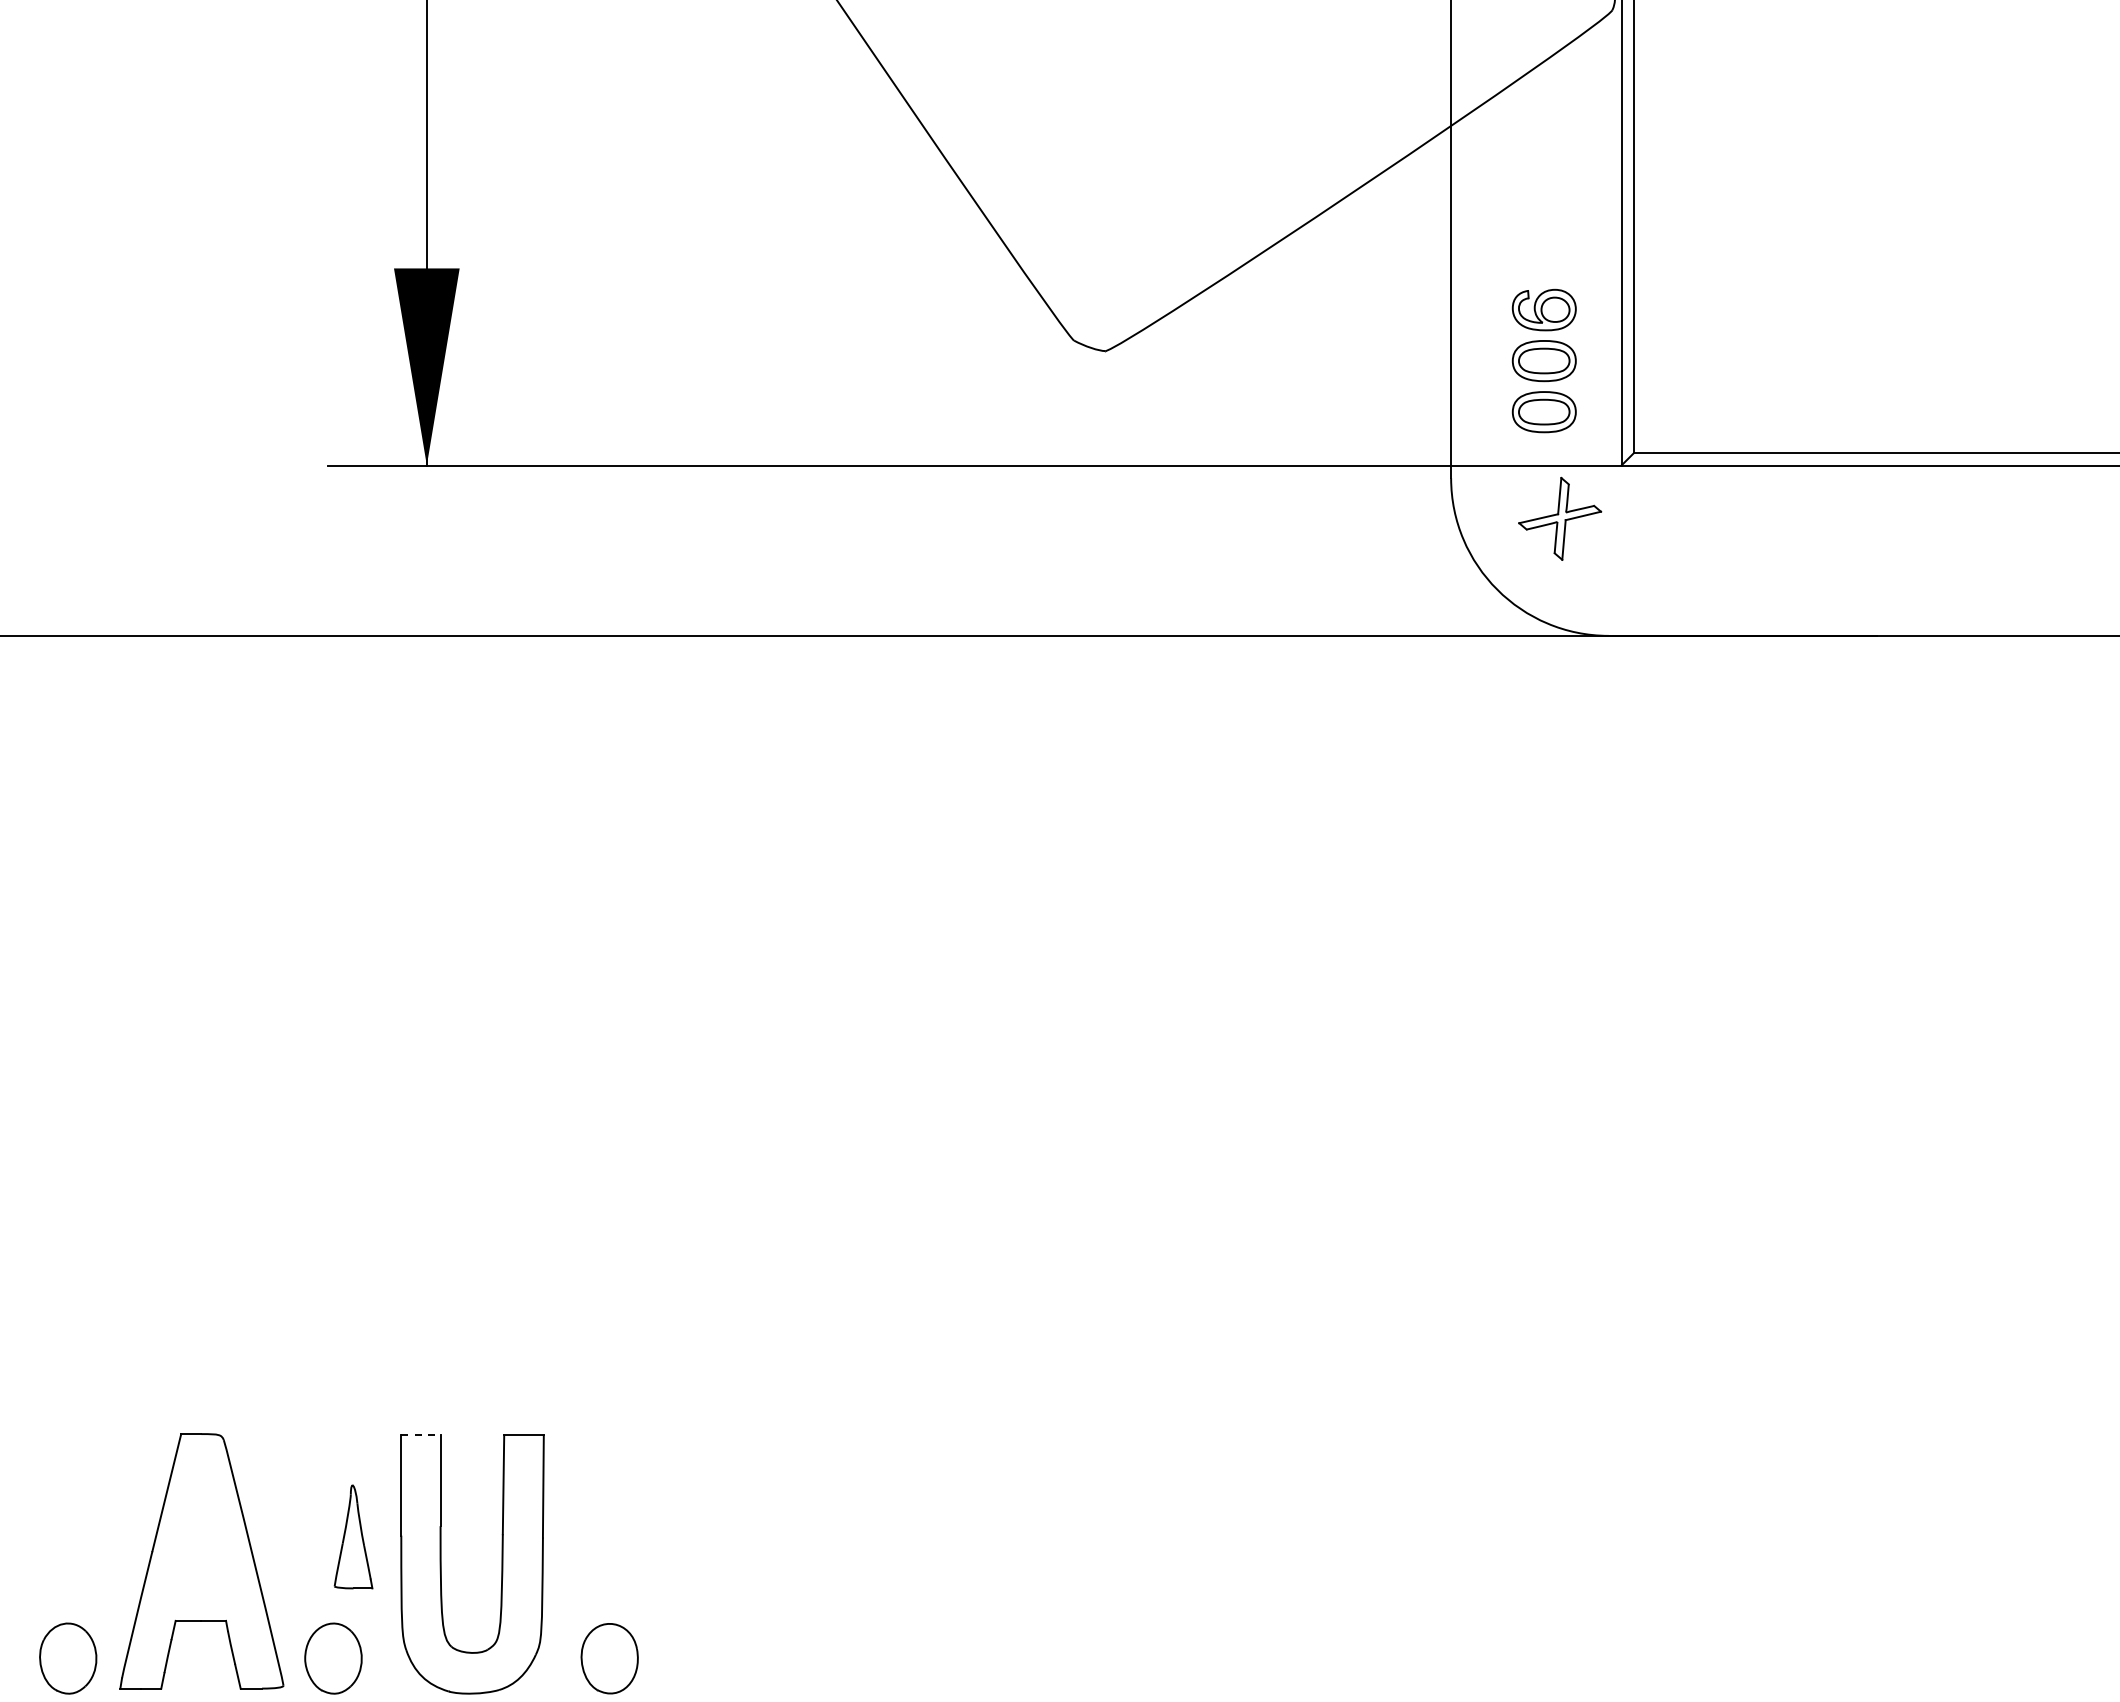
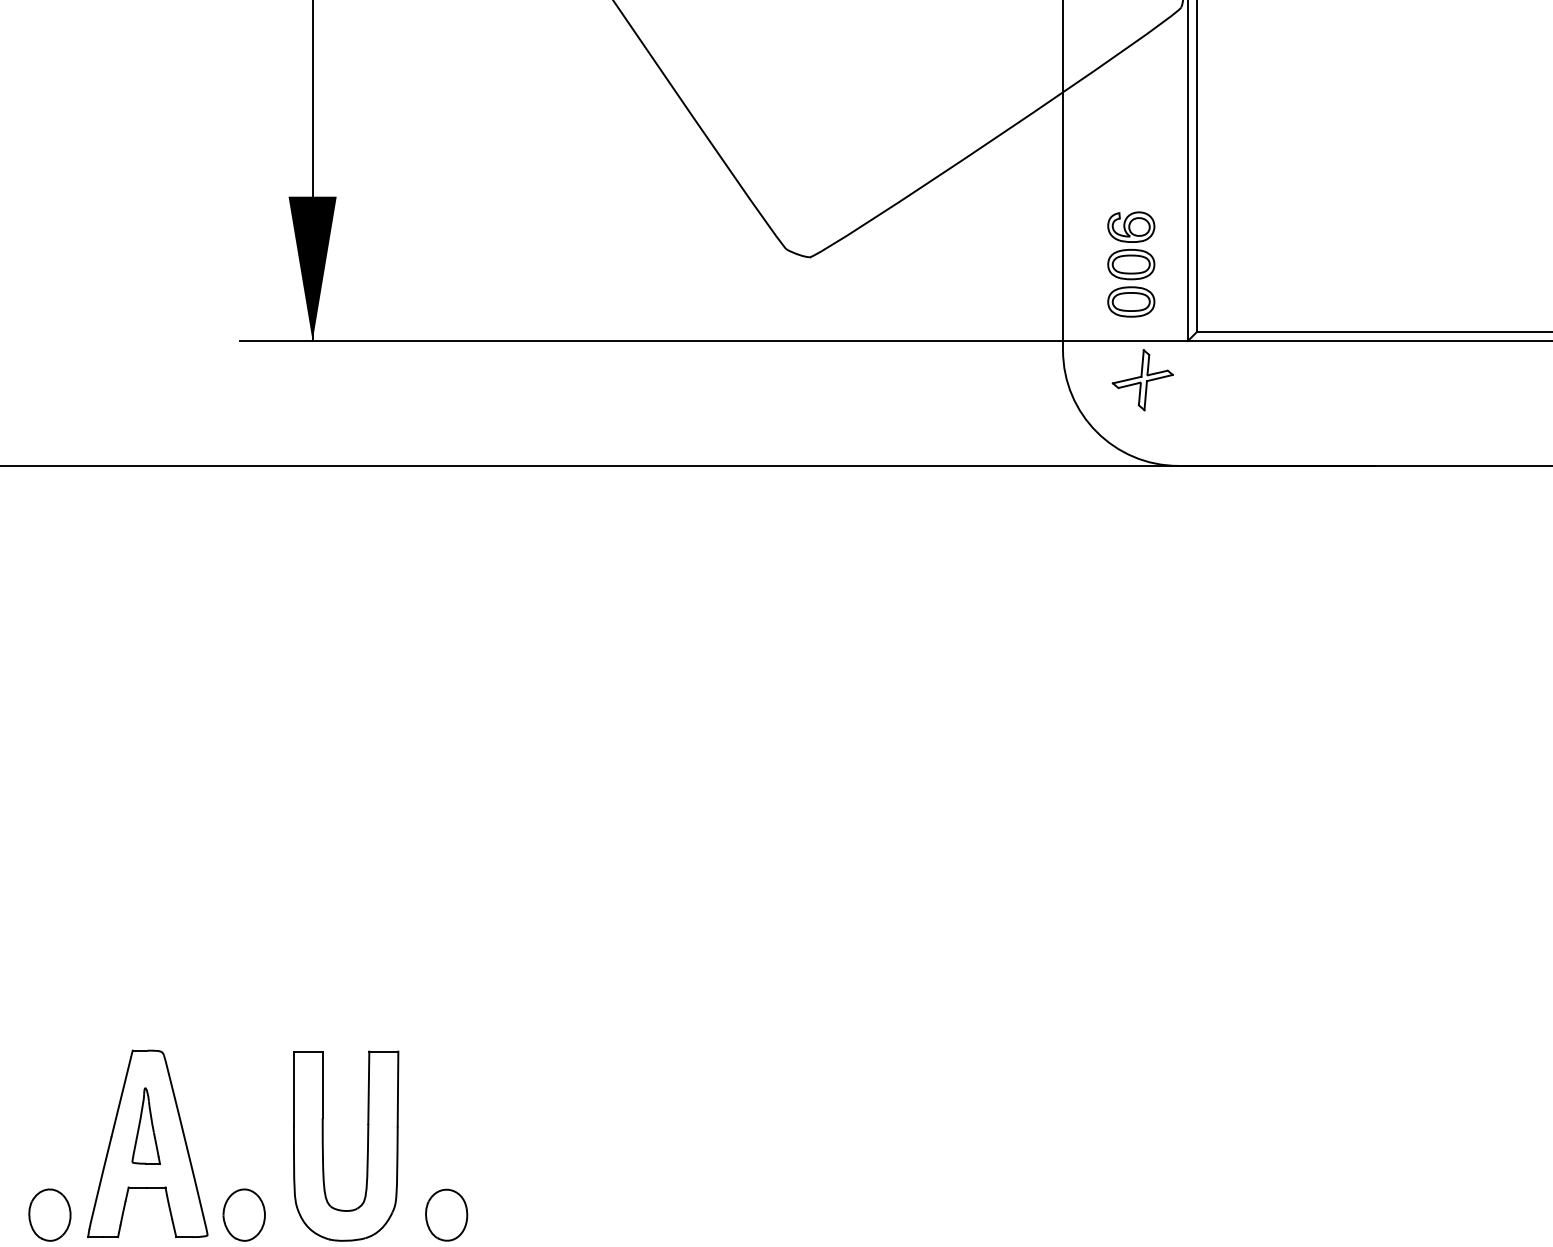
line: (420, 1435) -> (308, 1051), dashed -> solid
part: (353, 1536) -> (146, 1125), moved

